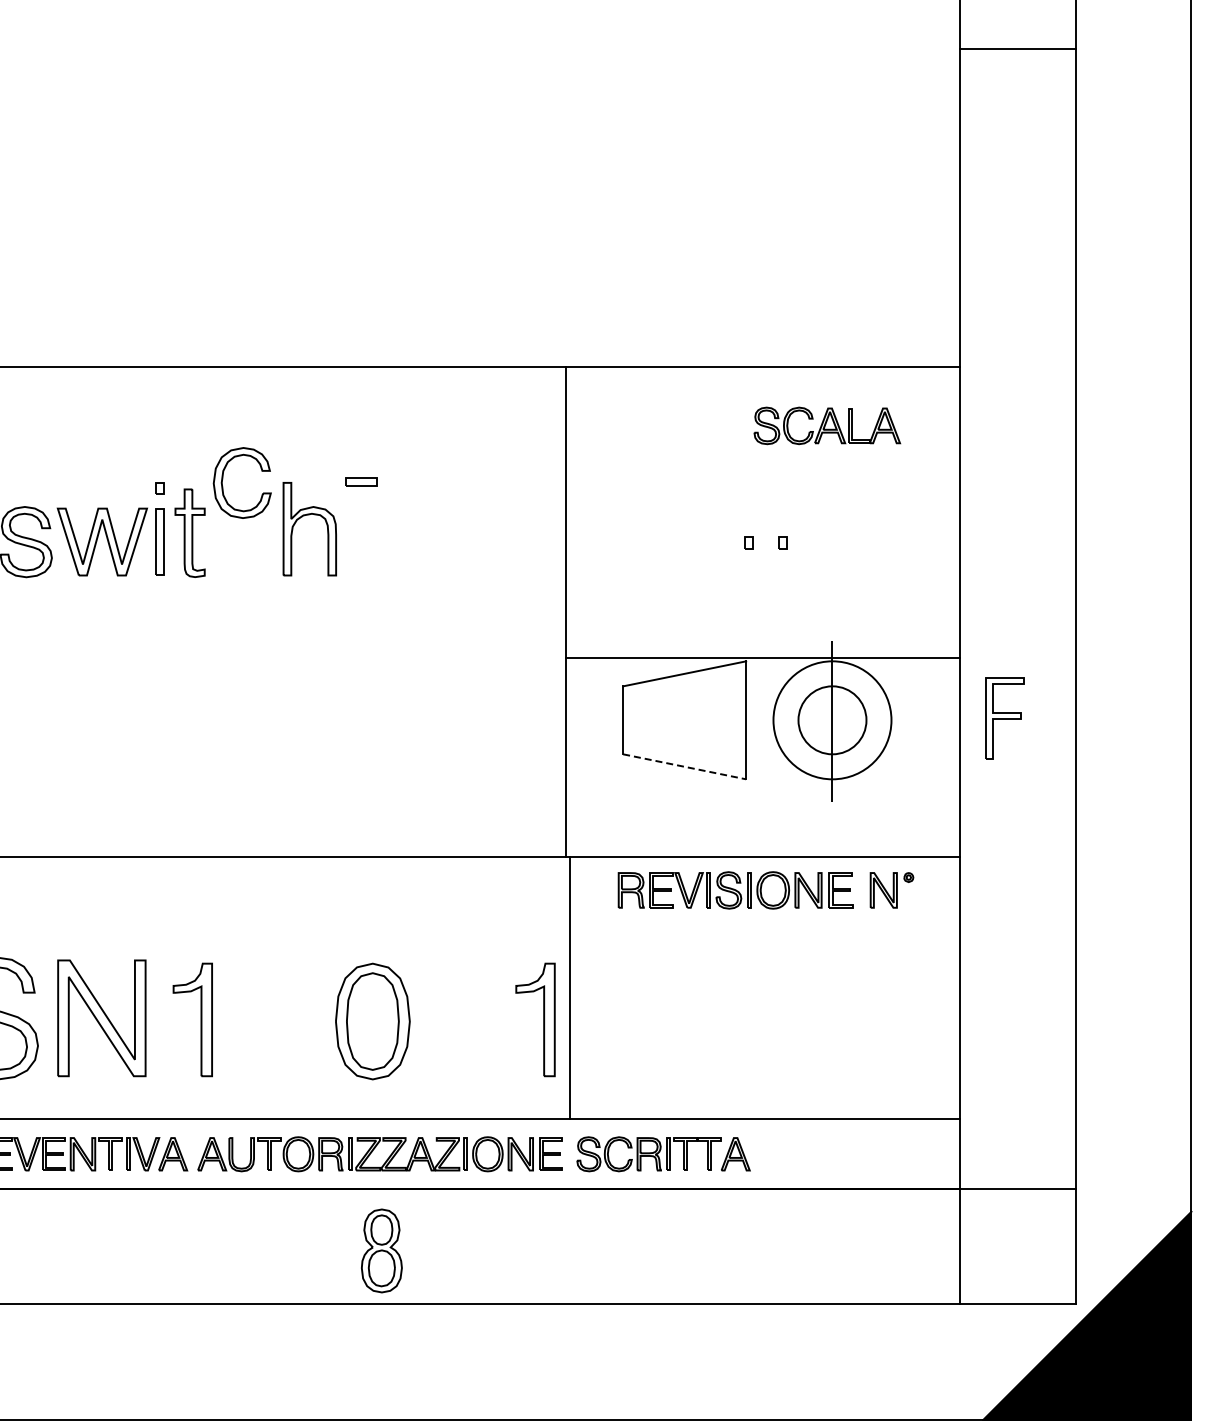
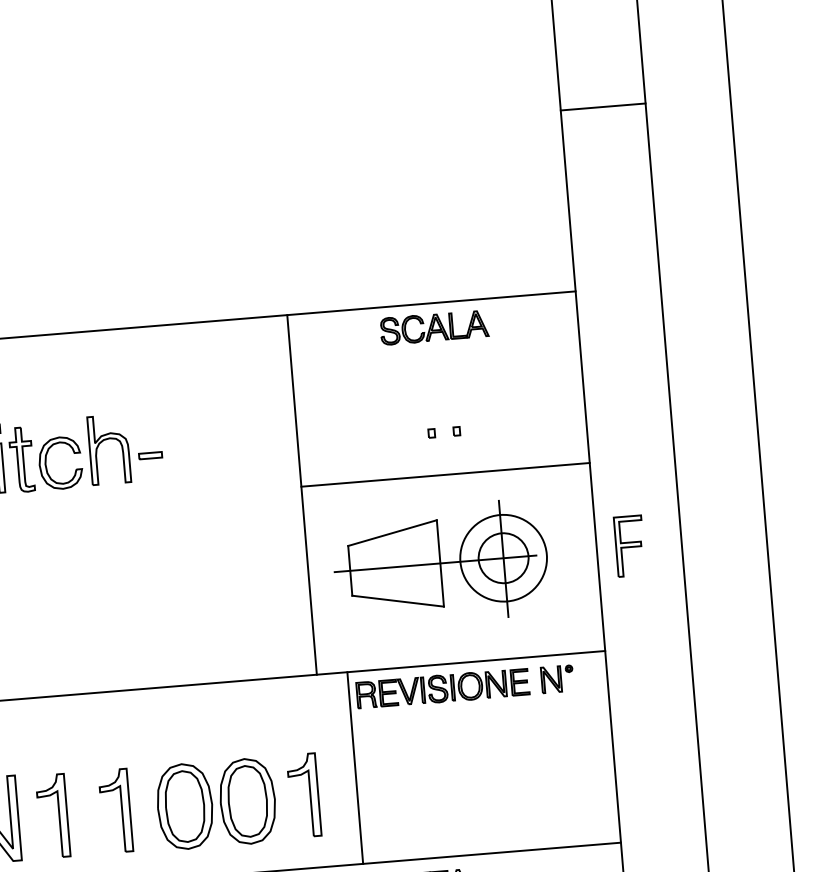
line: (1017, 48) -> (602, 106), moved
part: (827, 425) -> (434, 327), moved
part: (223, 479) -> (46, 461), moved
part: (361, 481) -> (150, 455), moved
line: (762, 657) -> (445, 474), moved
line: (757, 720) -> (448, 562), added
line: (684, 766) -> (398, 600), dashed -> solid
line: (569, 988) -> (354, 768), moved
part: (286, 1019) -> (121, 810), added
part: (458, 1021) -> (247, 801), added

